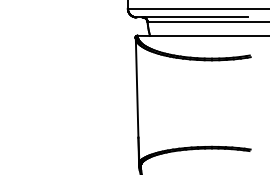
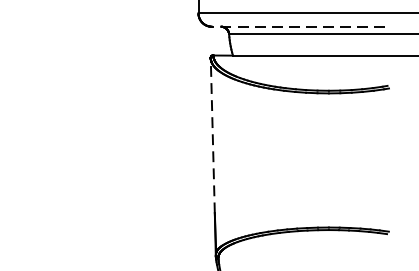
line: (192, 17) -> (298, 26), solid -> dashed
line: (137, 87) -> (213, 135), solid -> dashed

